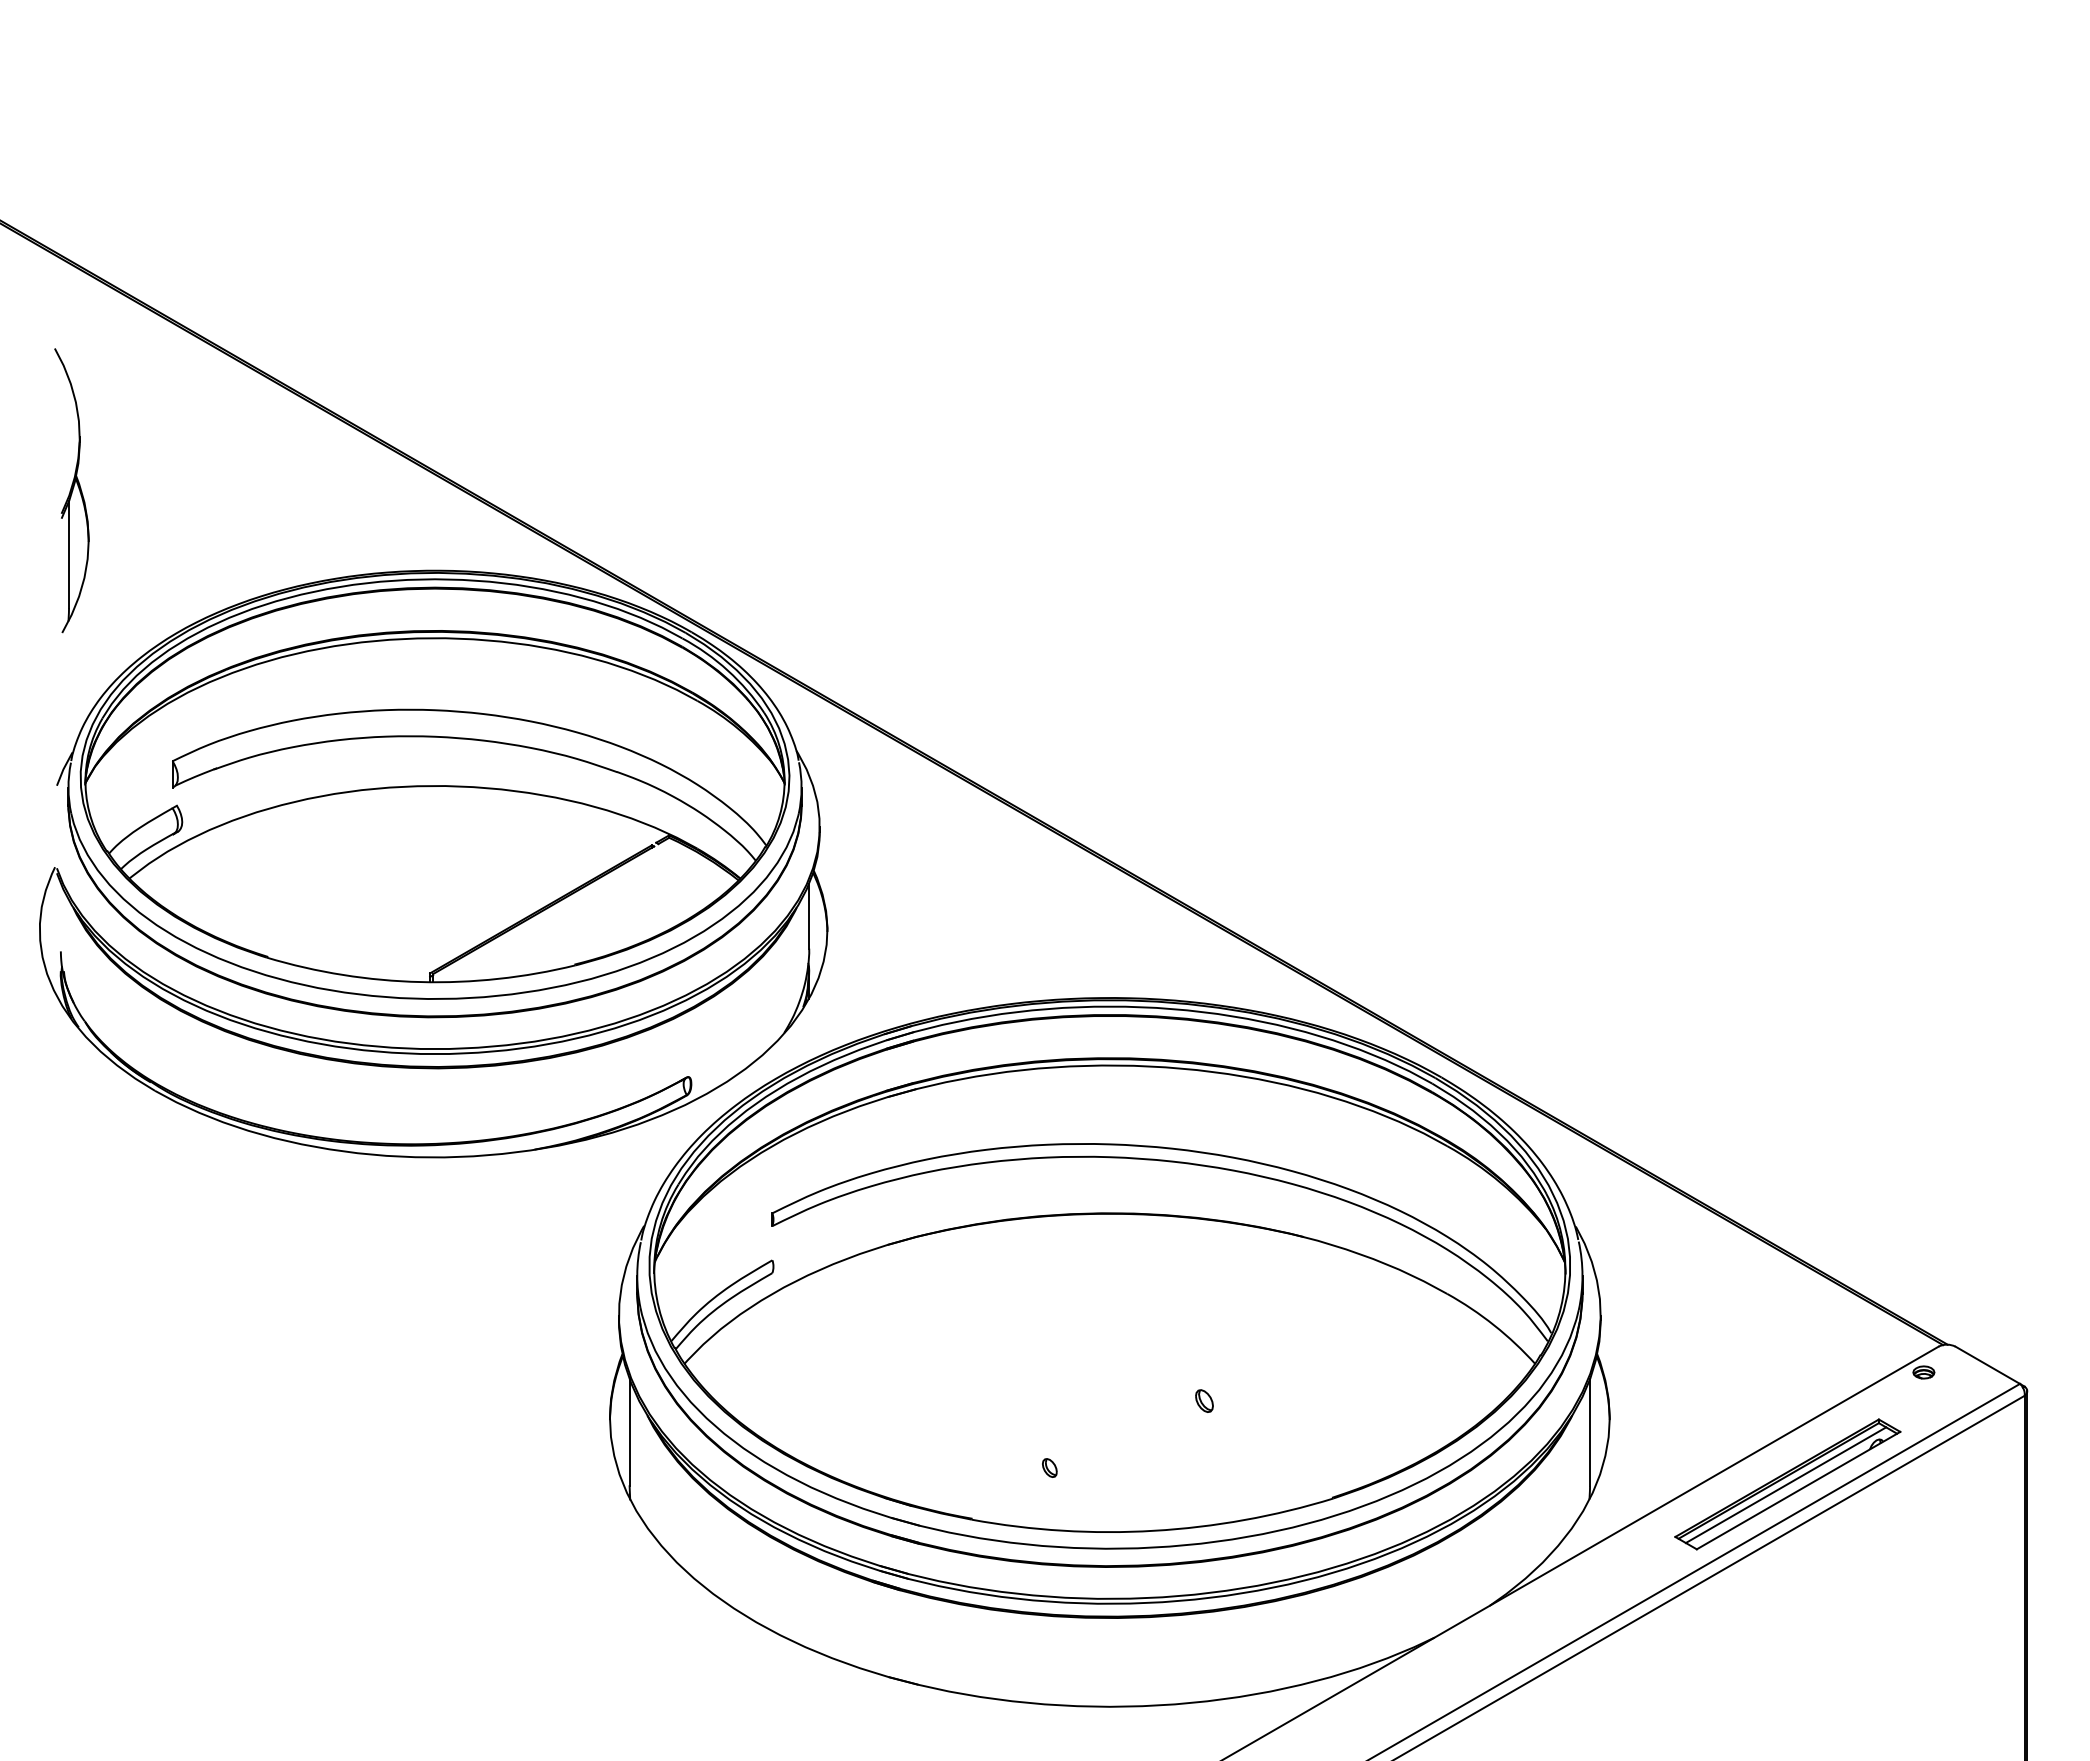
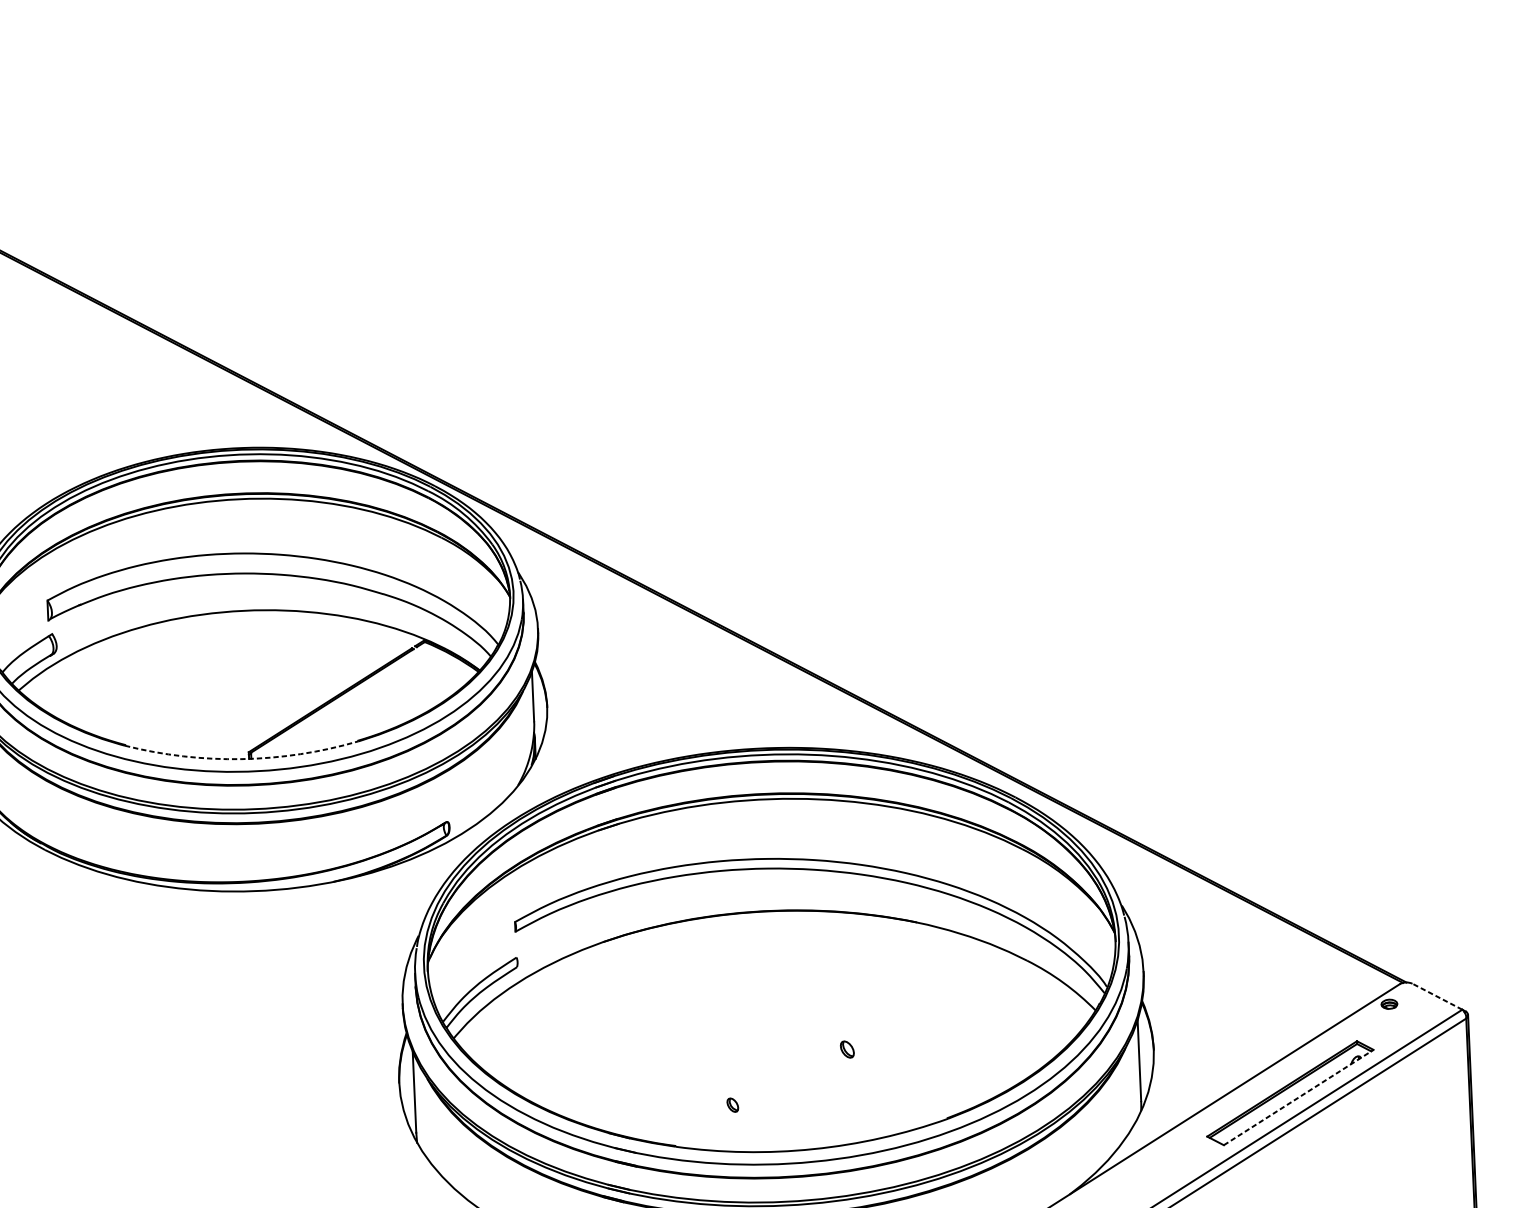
arc: (420, 982) -> (241, 759), solid -> dashed
line: (1987, 1365) -> (1437, 996), solid -> dashed
line: (1785, 1485) -> (1288, 1094), removed
line: (1799, 1490) -> (1299, 1097), solid -> dashed

